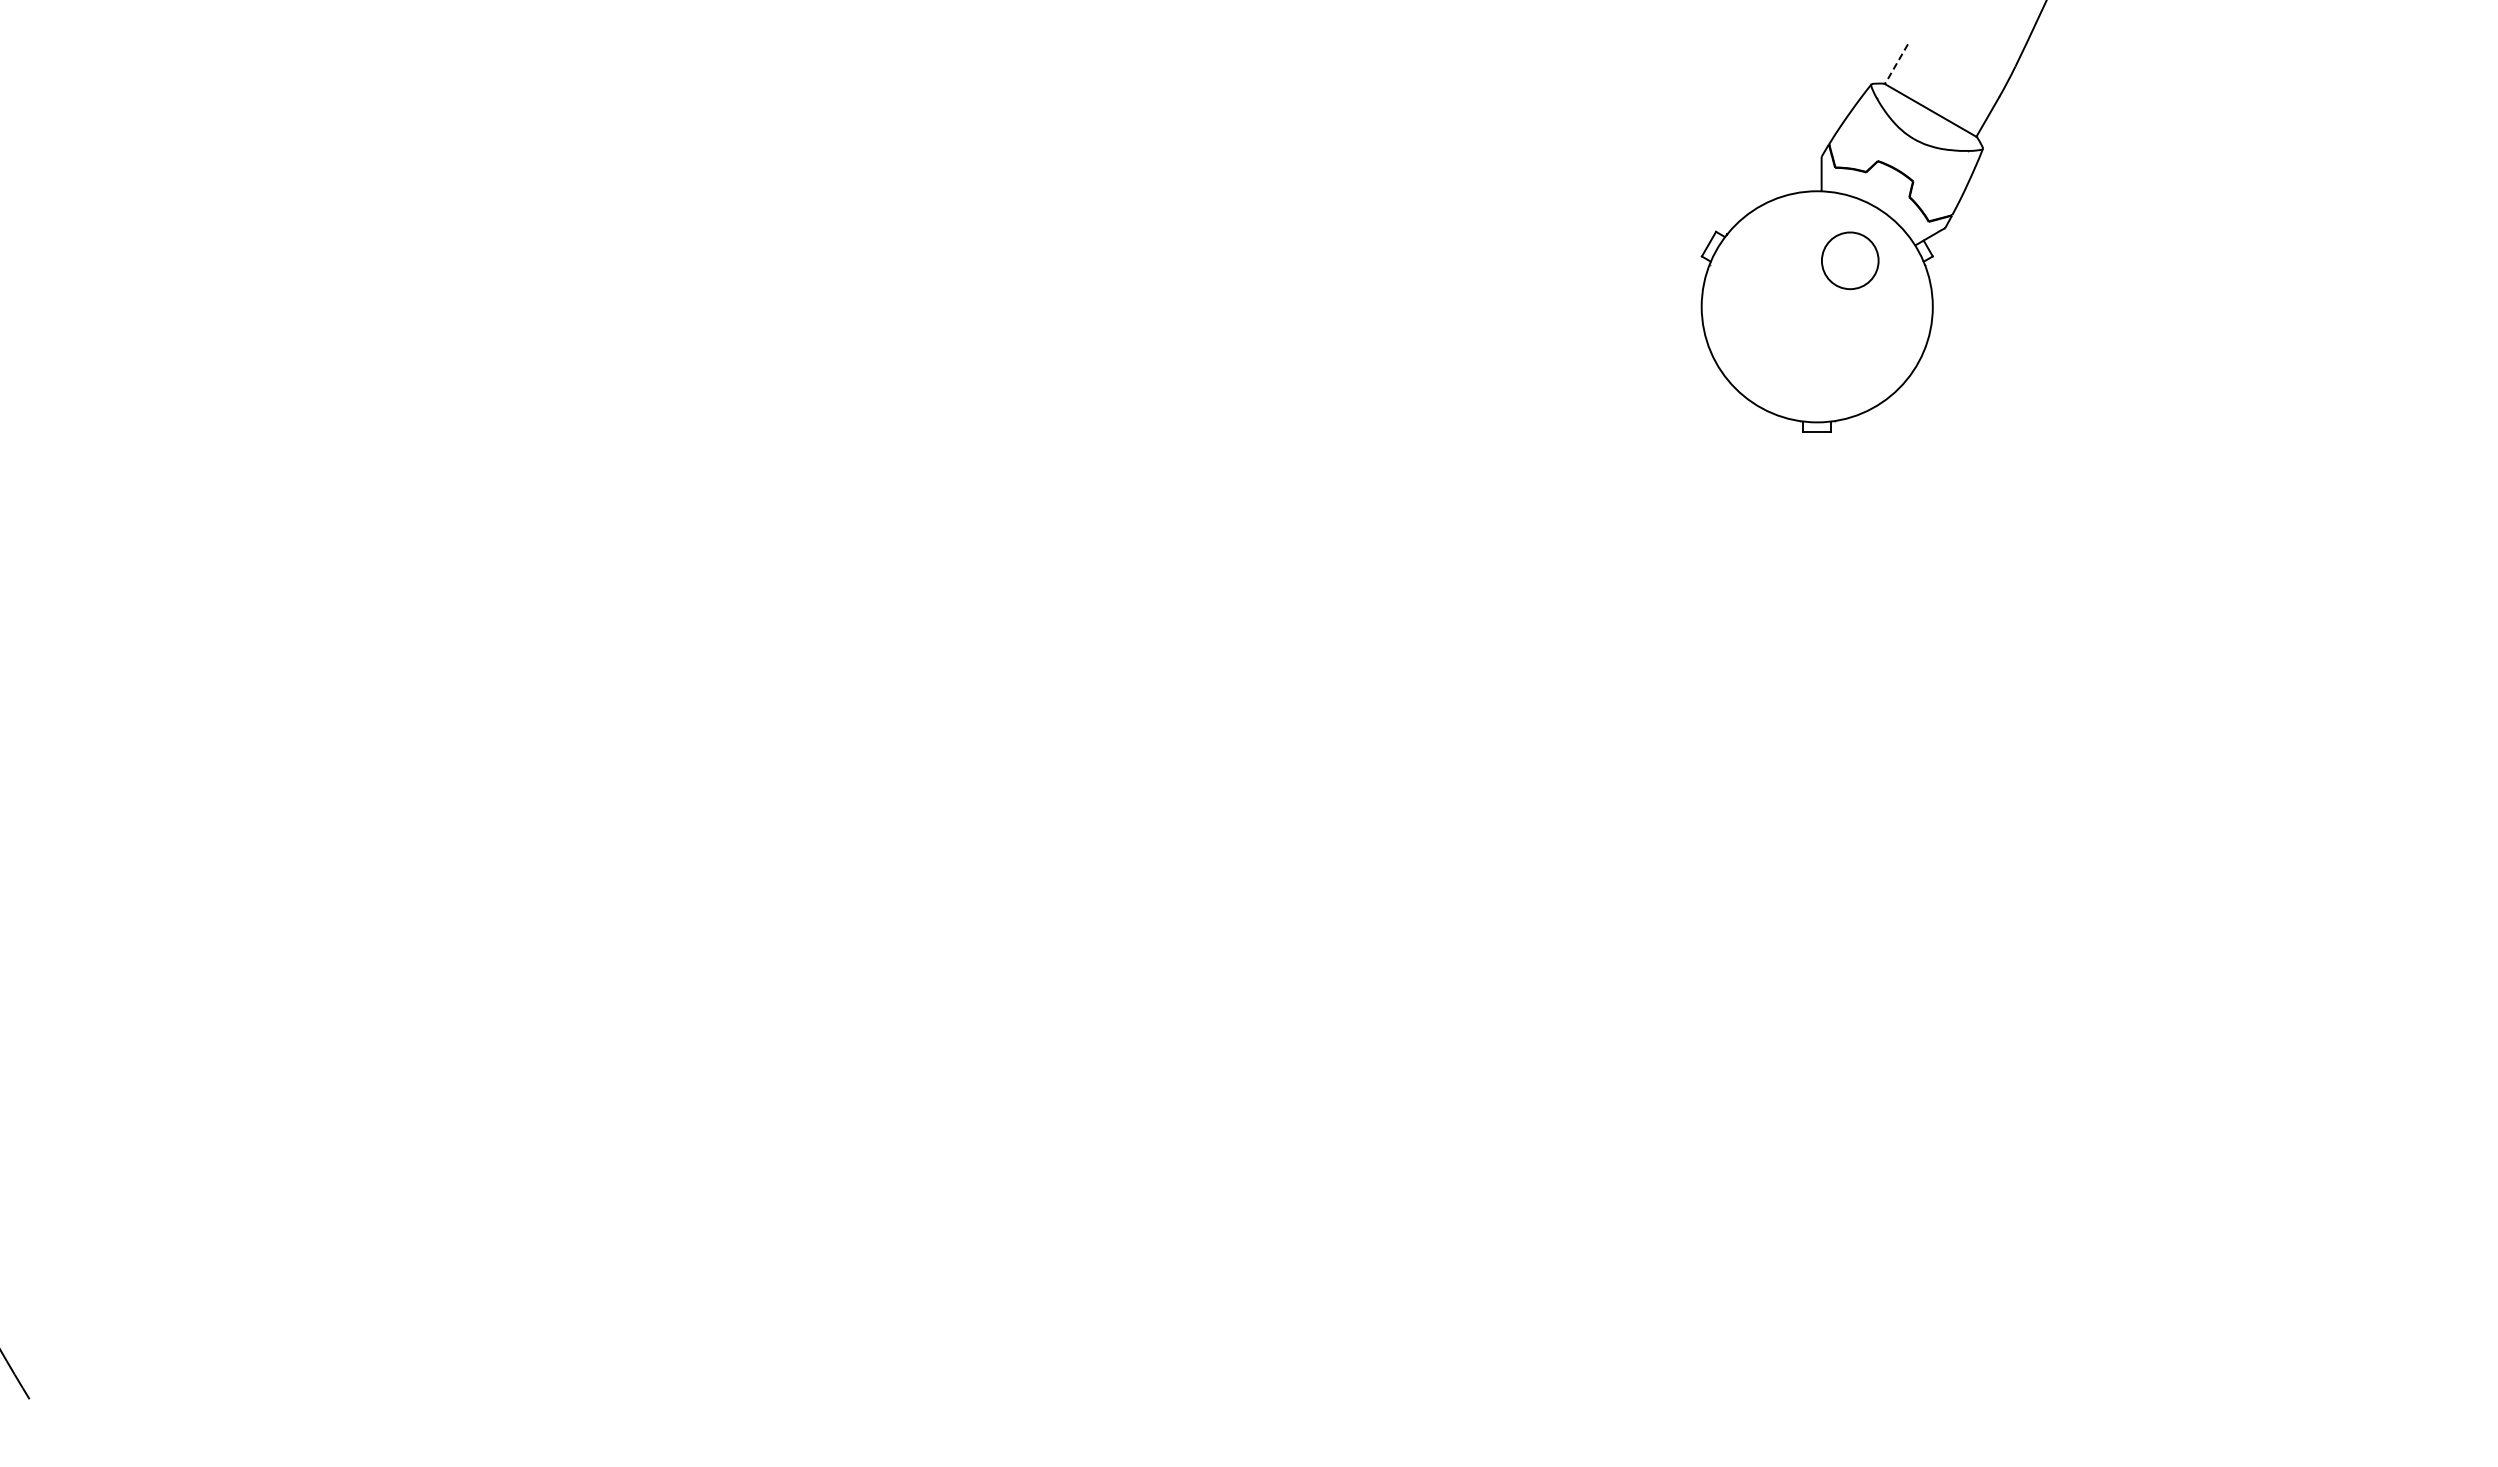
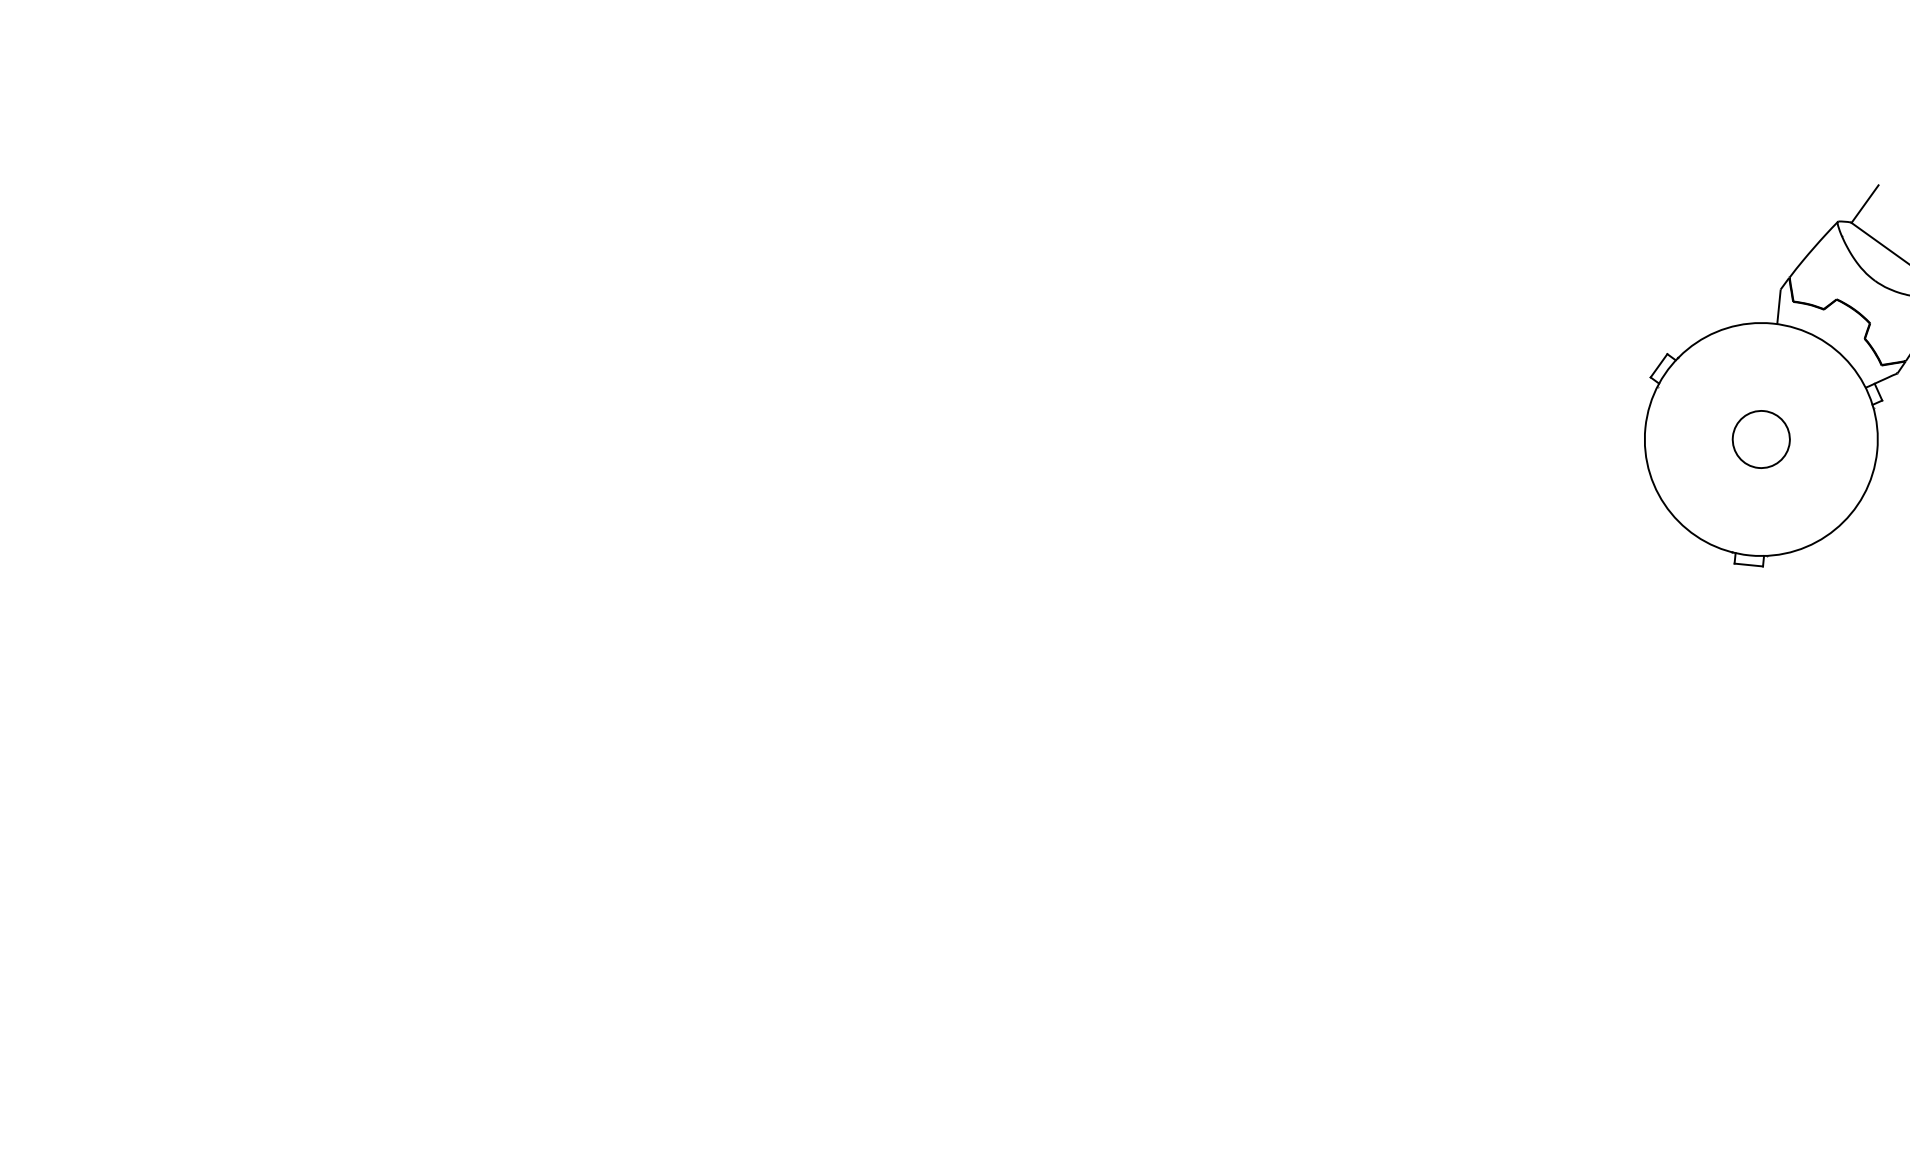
line: (1896, 64) -> (1865, 204), dashed -> solid
circle: (1850, 260) -> (1761, 439), moved

